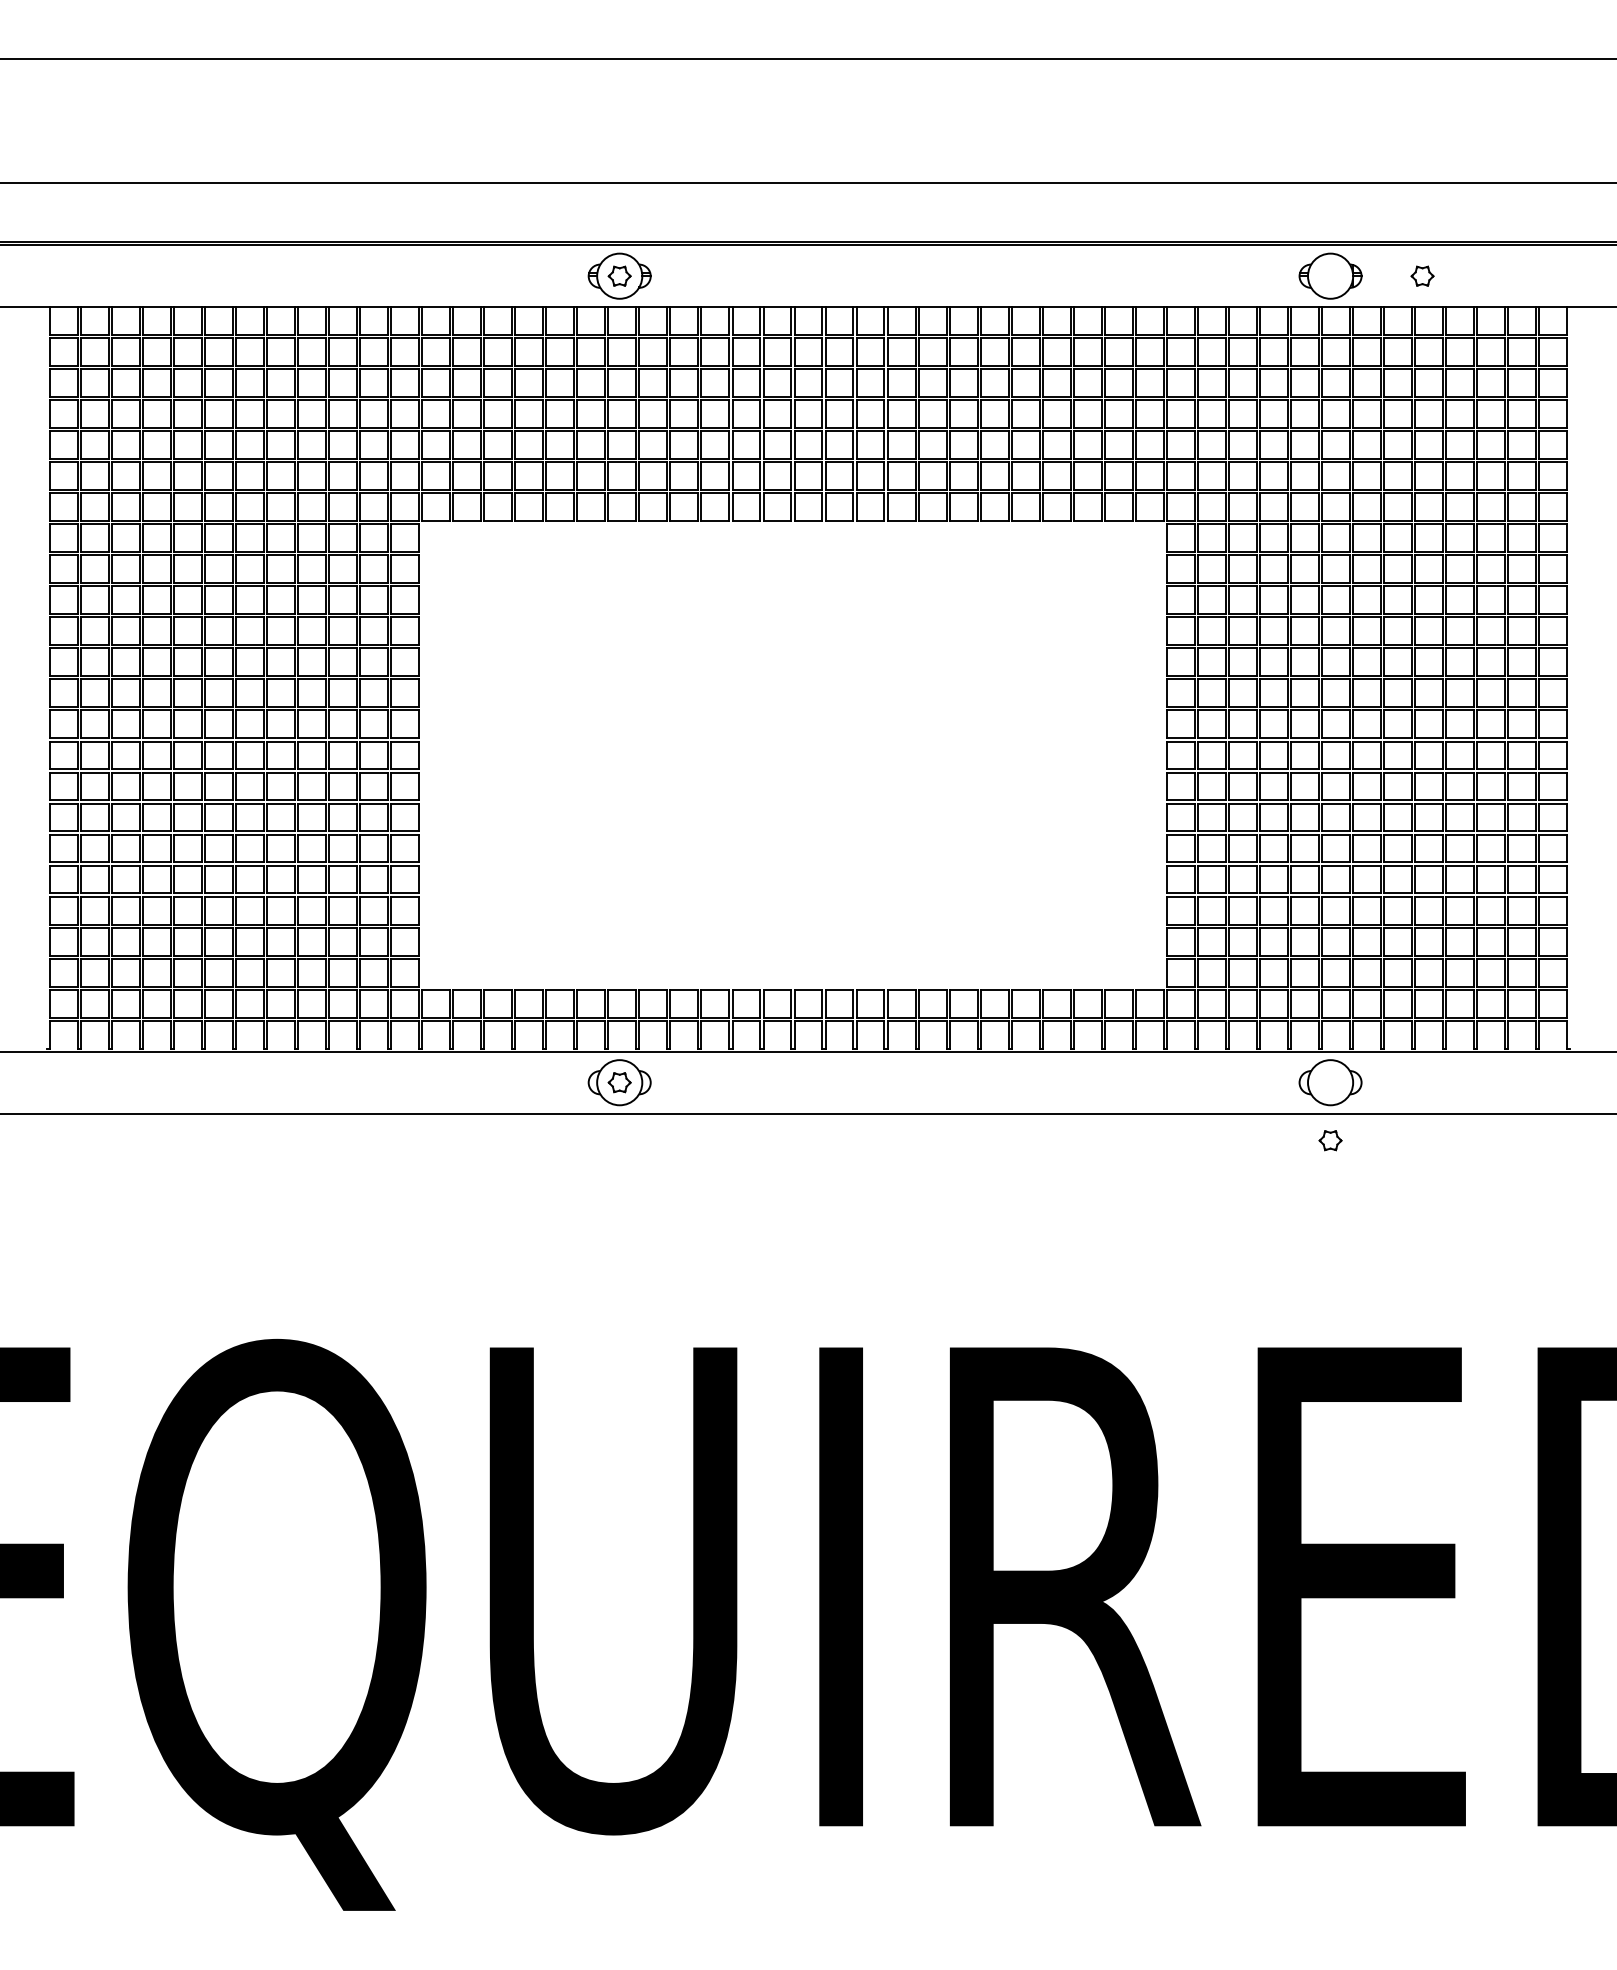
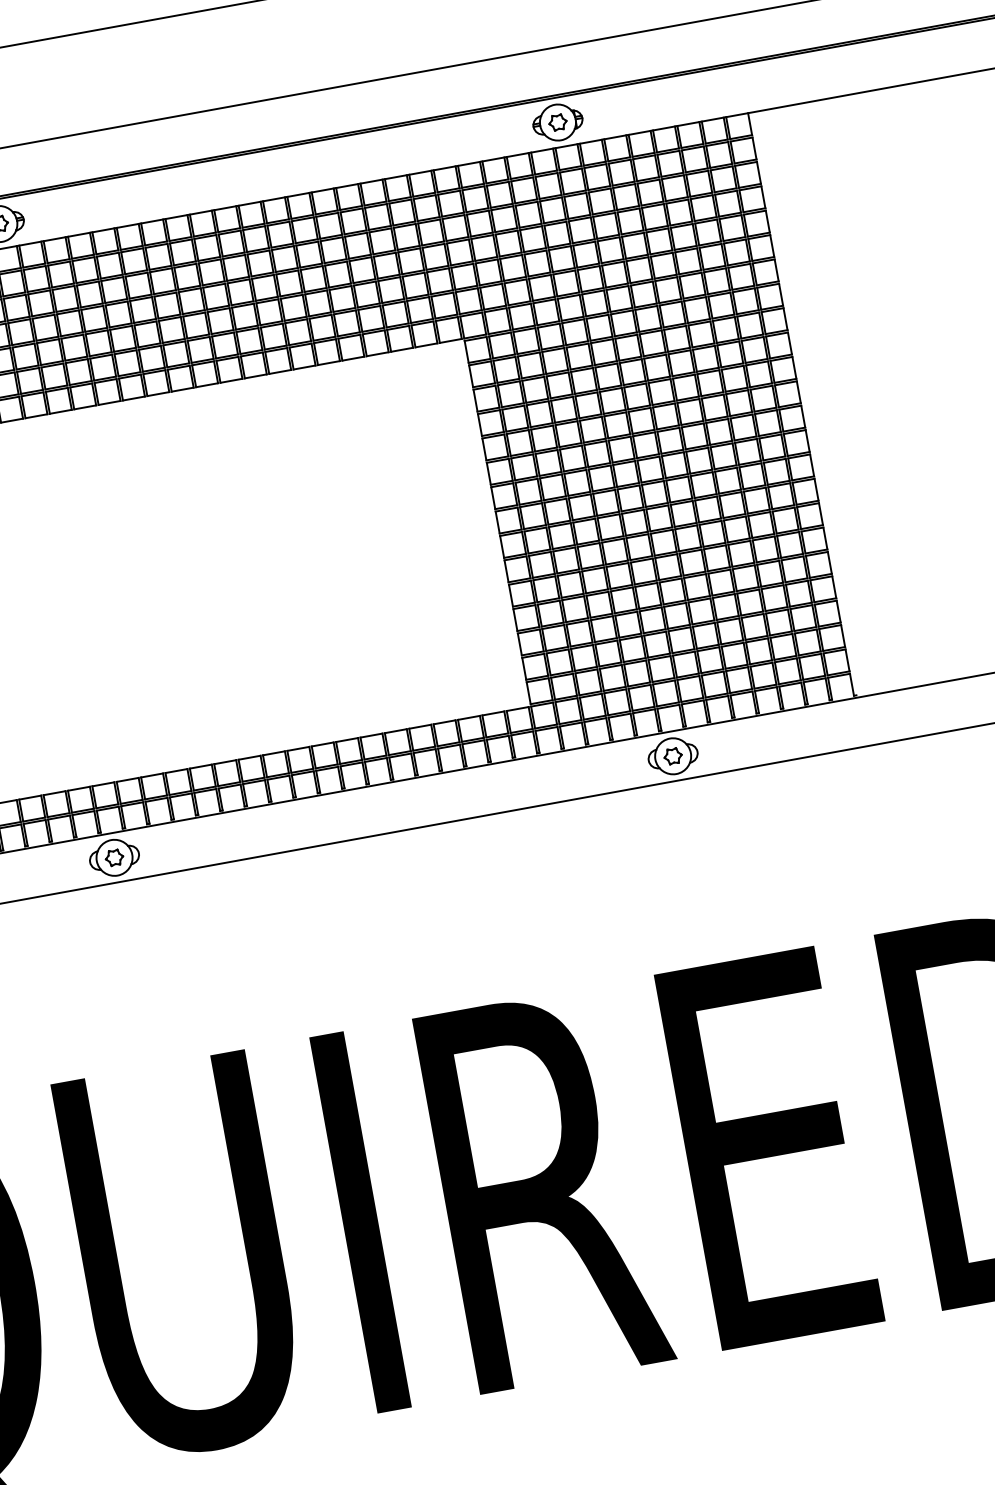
part: (1422, 275) -> (557, 122), moved
part: (1330, 1140) -> (673, 756), moved

